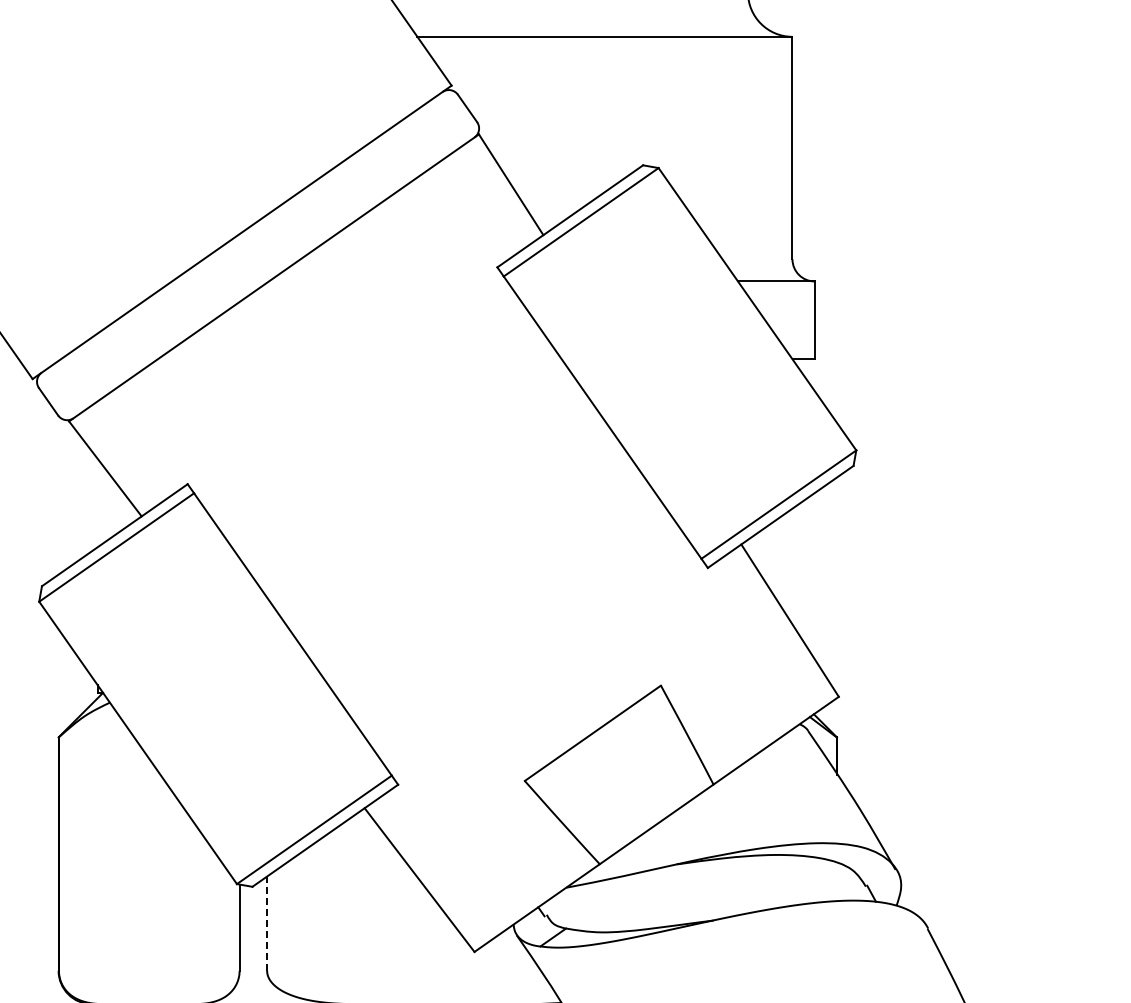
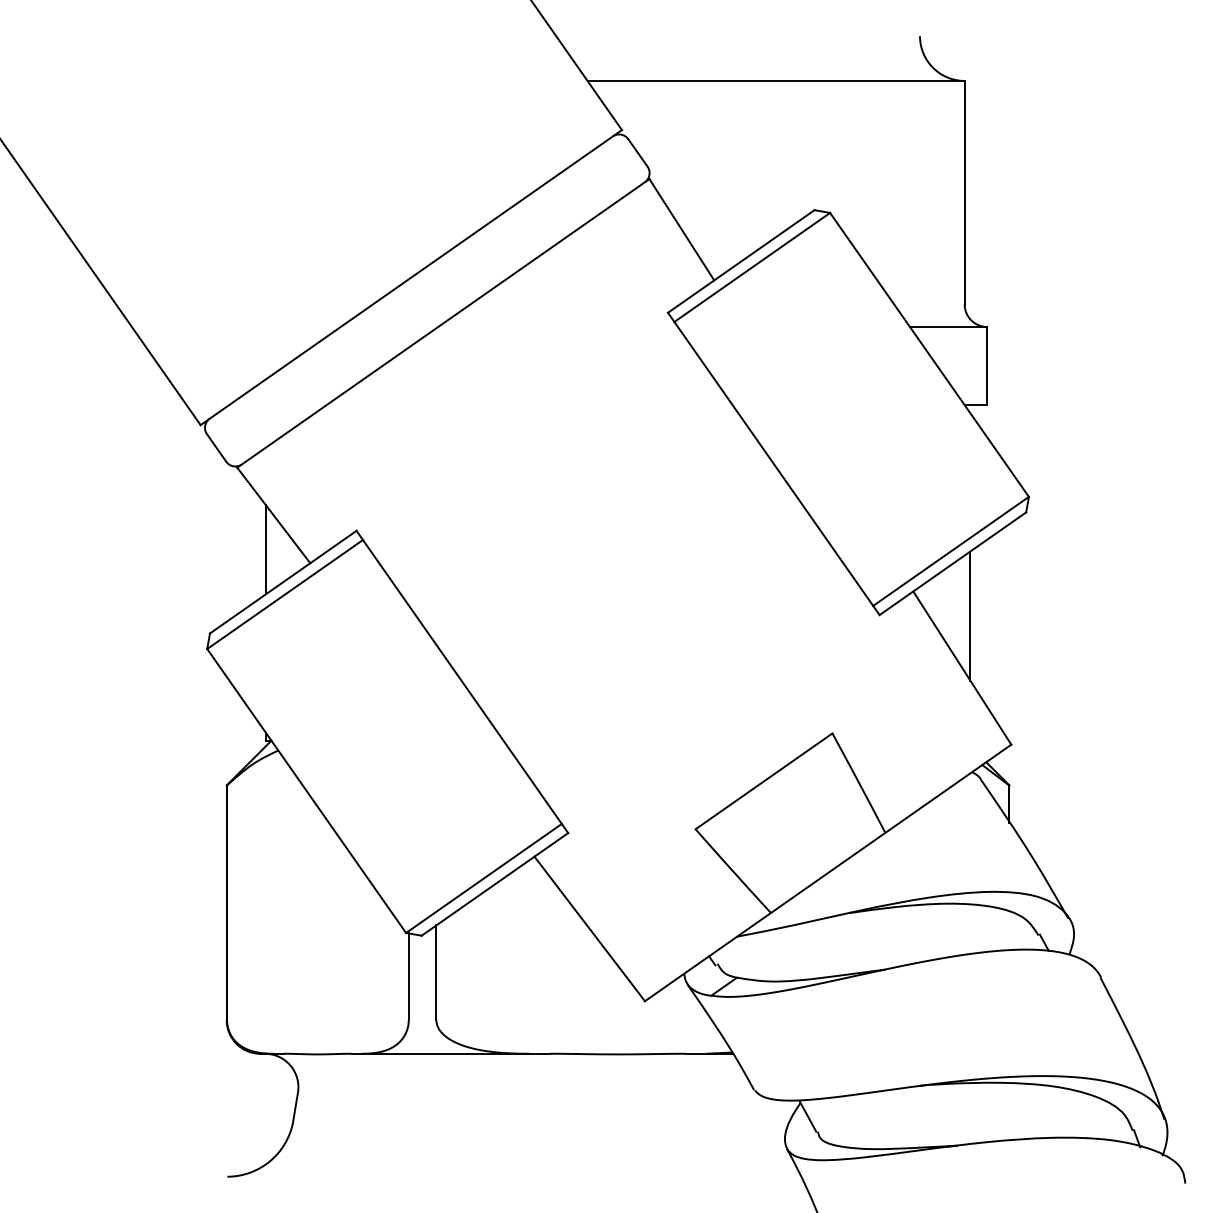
line: (97, 502) -> (265, 549), added
line: (798, 568) -> (970, 615), added
line: (267, 923) -> (436, 972), dashed -> solid

